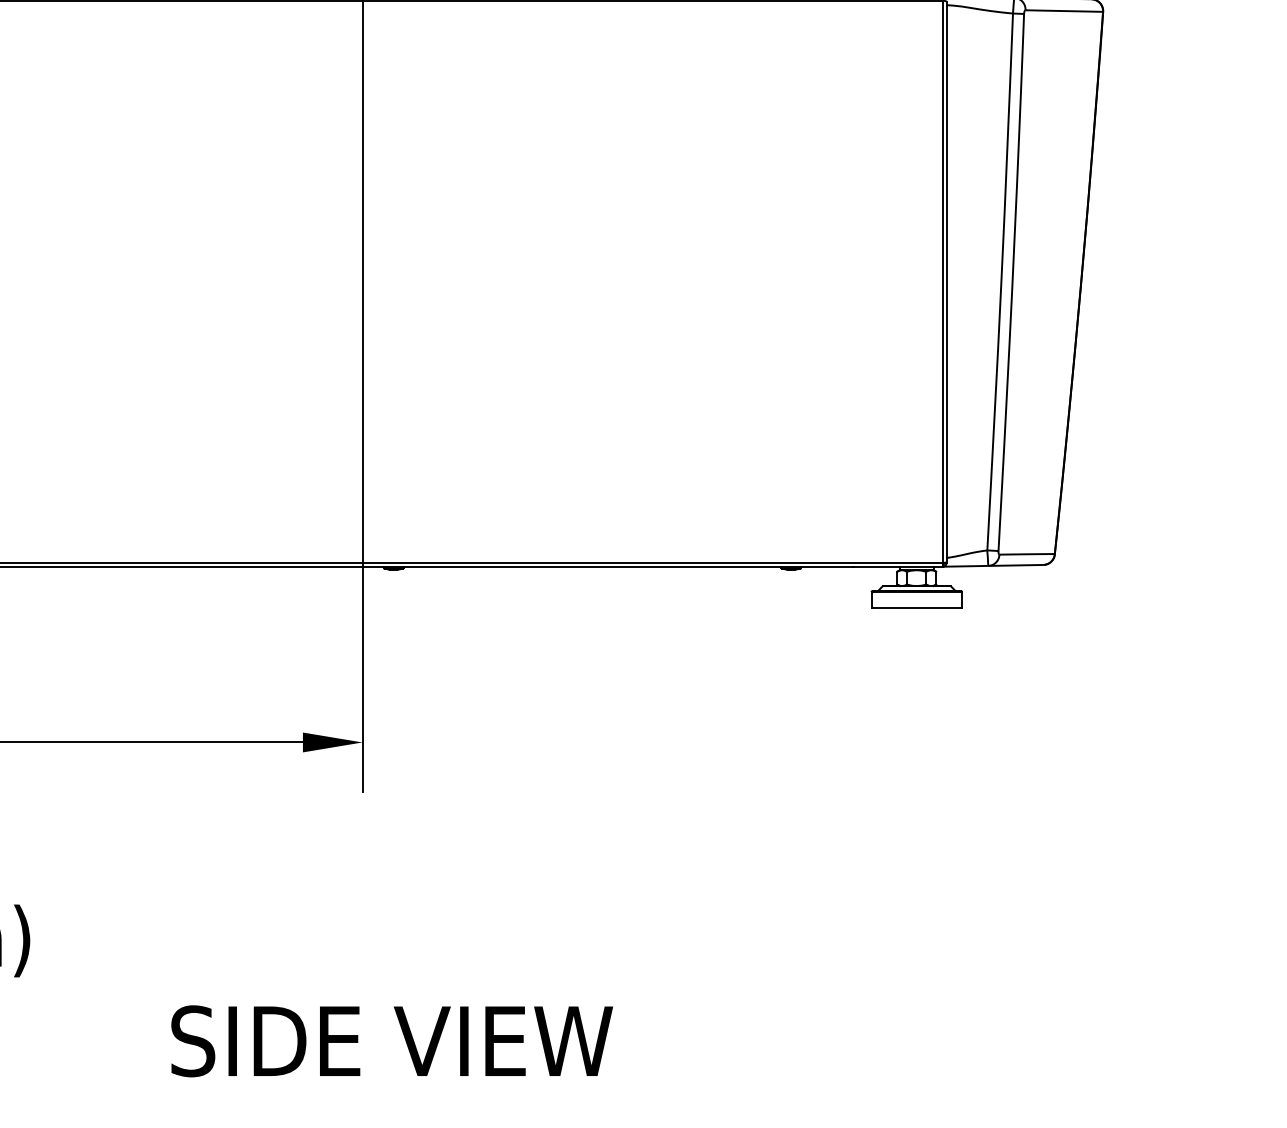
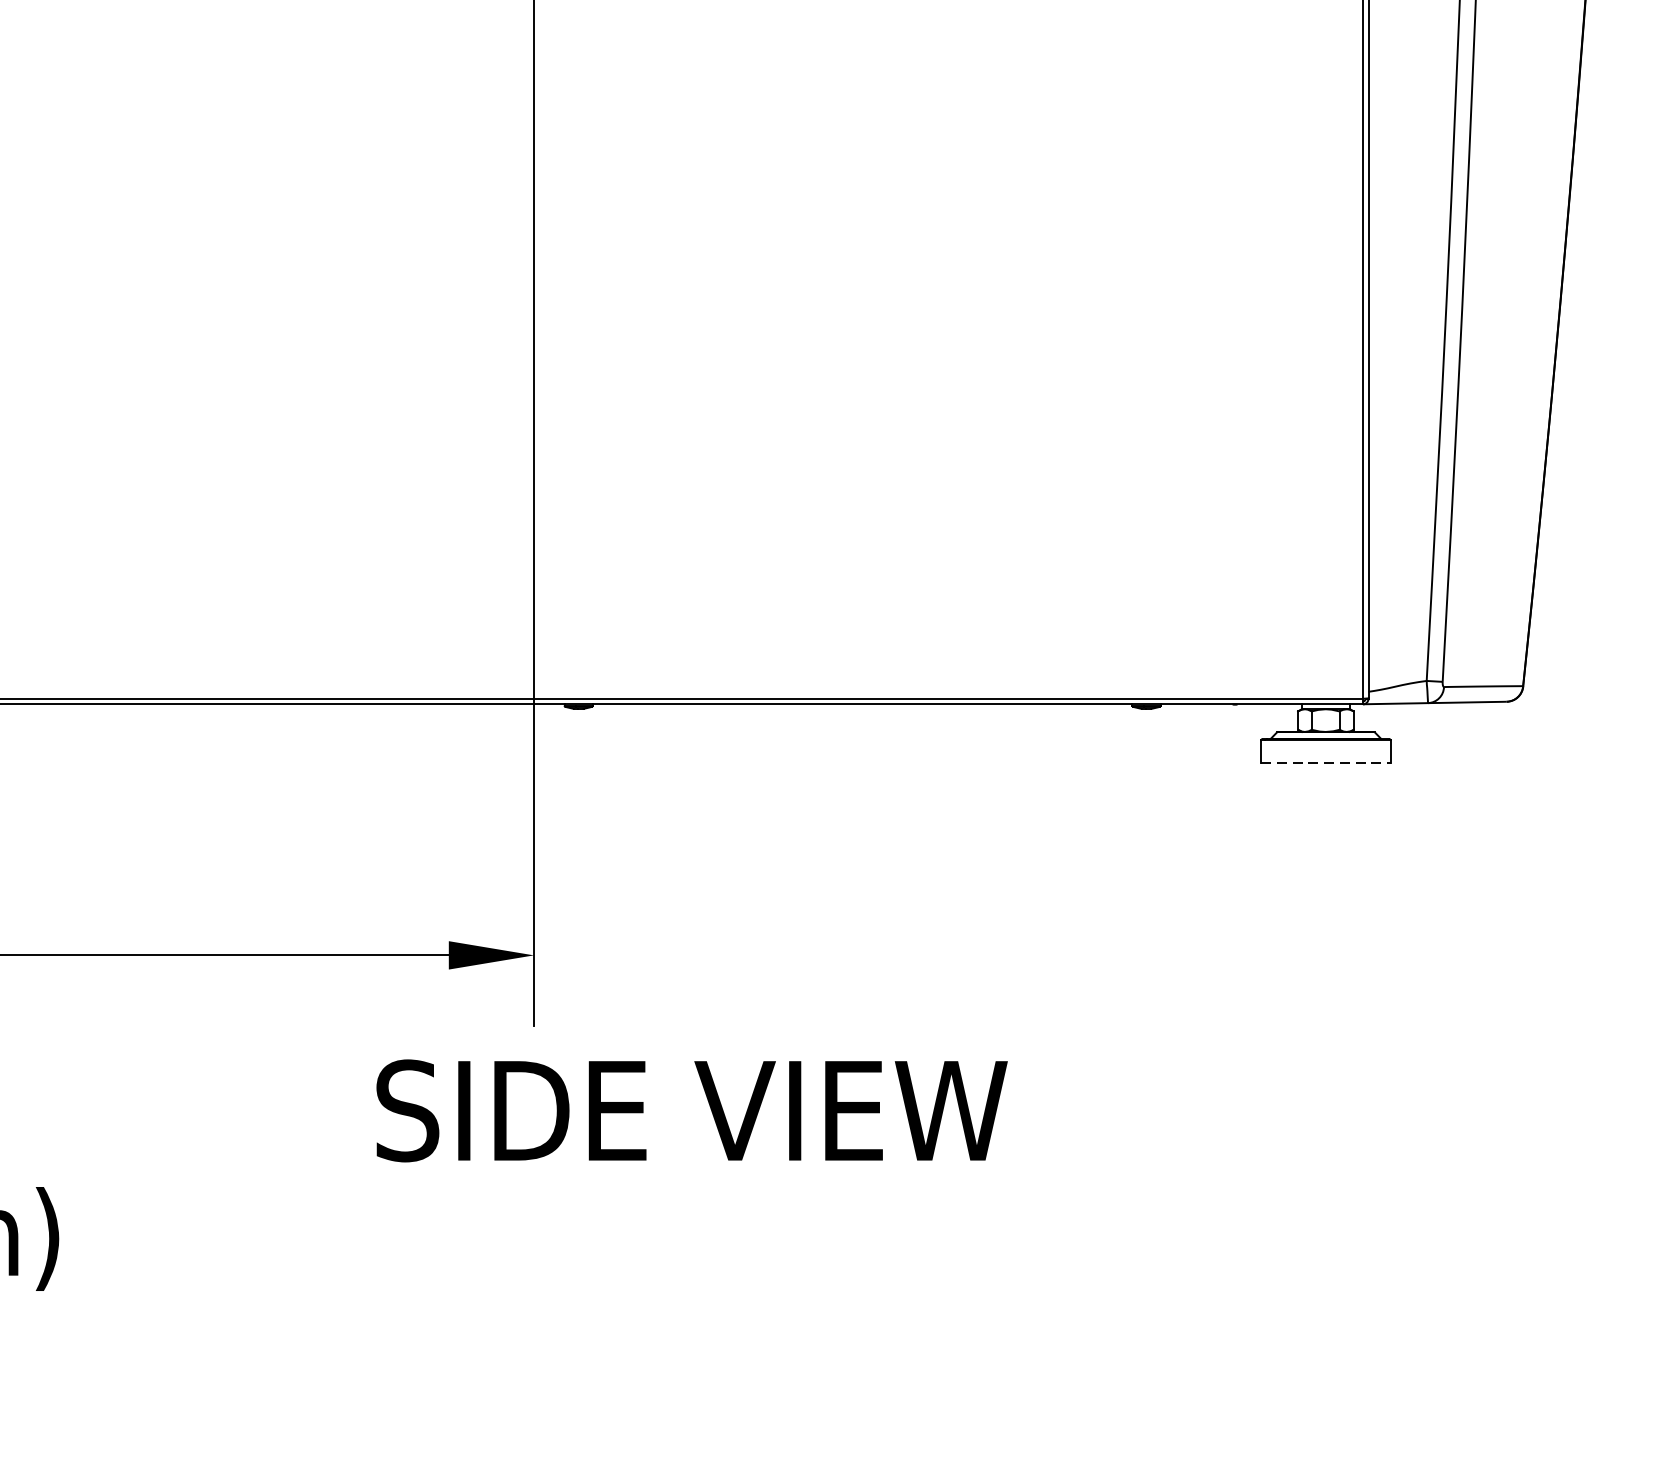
line: (917, 607) -> (1326, 762), solid -> dashed
text: (391, 1041) -> (691, 1111), moved

